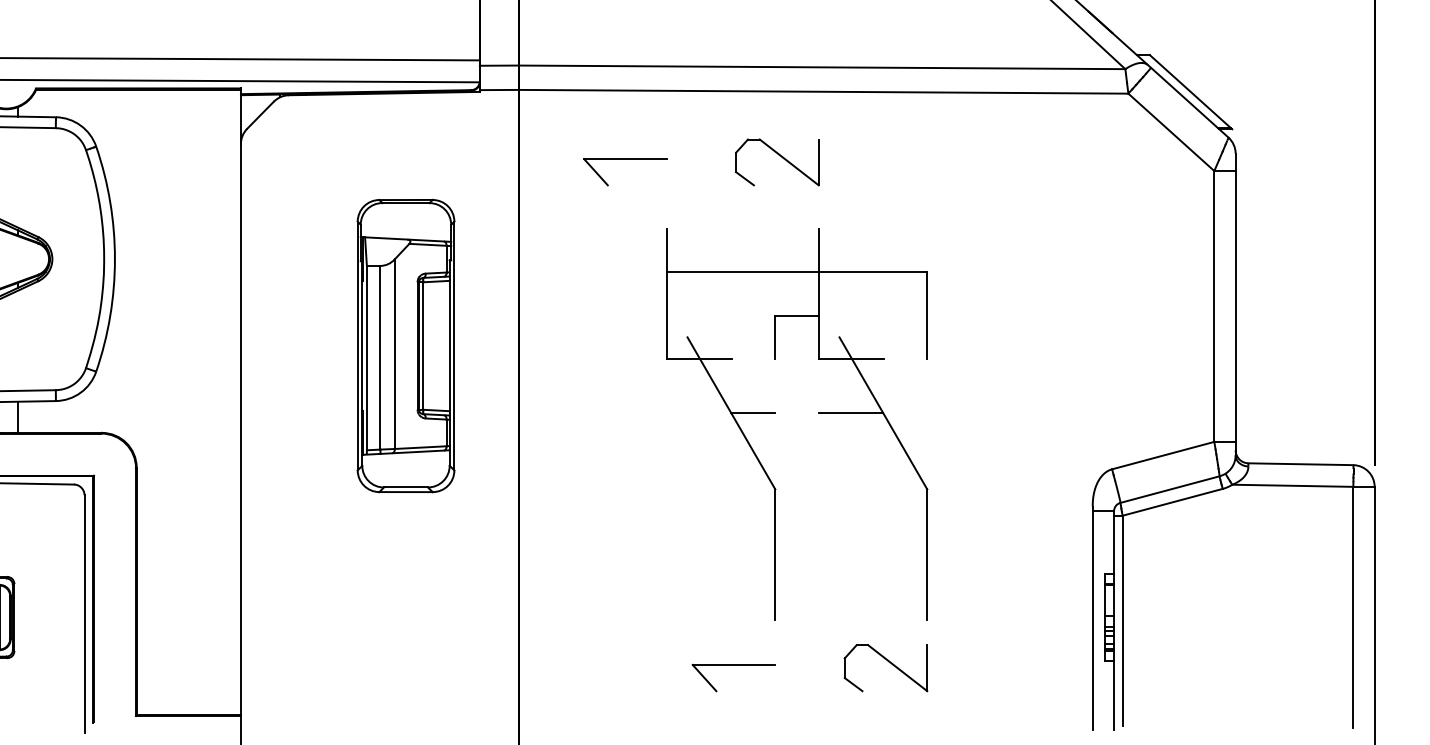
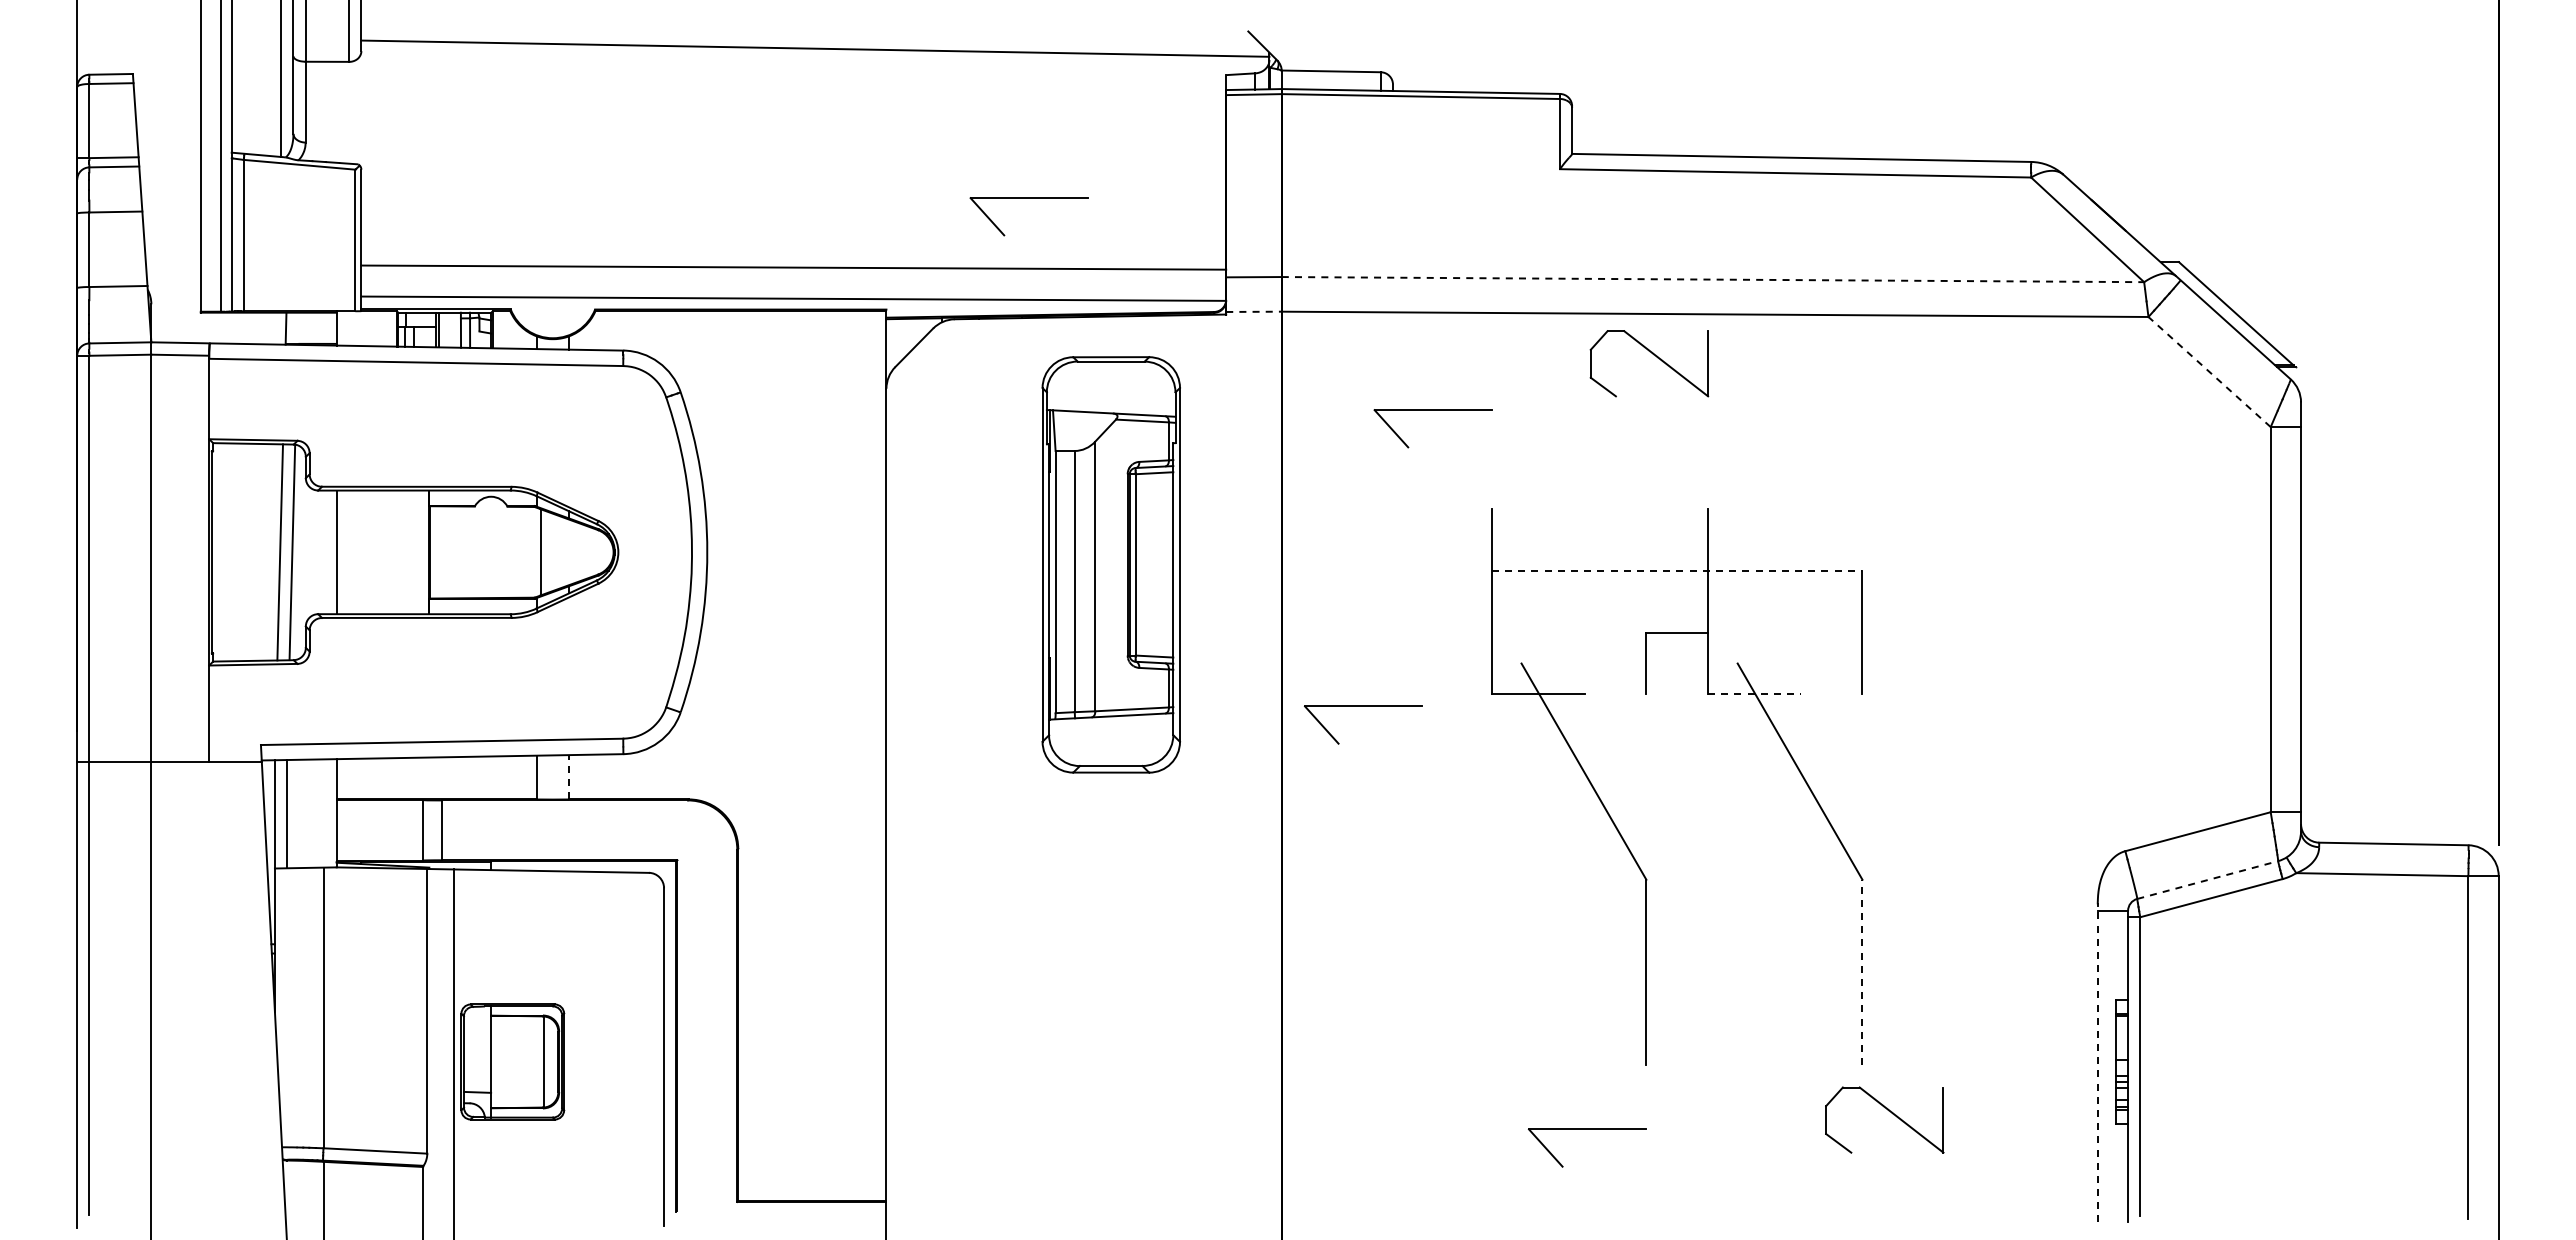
part: (340, 10) -> (1028, 198), added
line: (822, 67) -> (1713, 279), solid -> dashed
line: (499, 89) -> (1254, 311), solid -> dashed
line: (1171, 131) -> (2209, 371), solid -> dashed
part: (780, 156) -> (1653, 355), moved
line: (797, 271) -> (1677, 570), solid -> dashed
part: (405, 345) -> (1110, 564), moved
line: (851, 359) -> (1754, 694), solid -> dashed
part: (576, 367) -> (1363, 706), added
line: (752, 413) -> (1614, 771), removed
line: (851, 413) -> (1754, 771), removed
line: (18, 416) -> (569, 776), solid -> dashed
line: (1169, 489) -> (2207, 880), solid -> dashed
line: (927, 554) -> (1862, 972), solid -> dashed
line: (1092, 618) -> (2097, 1063), solid -> dashed
part: (888, 662) -> (1888, 1111), moved

